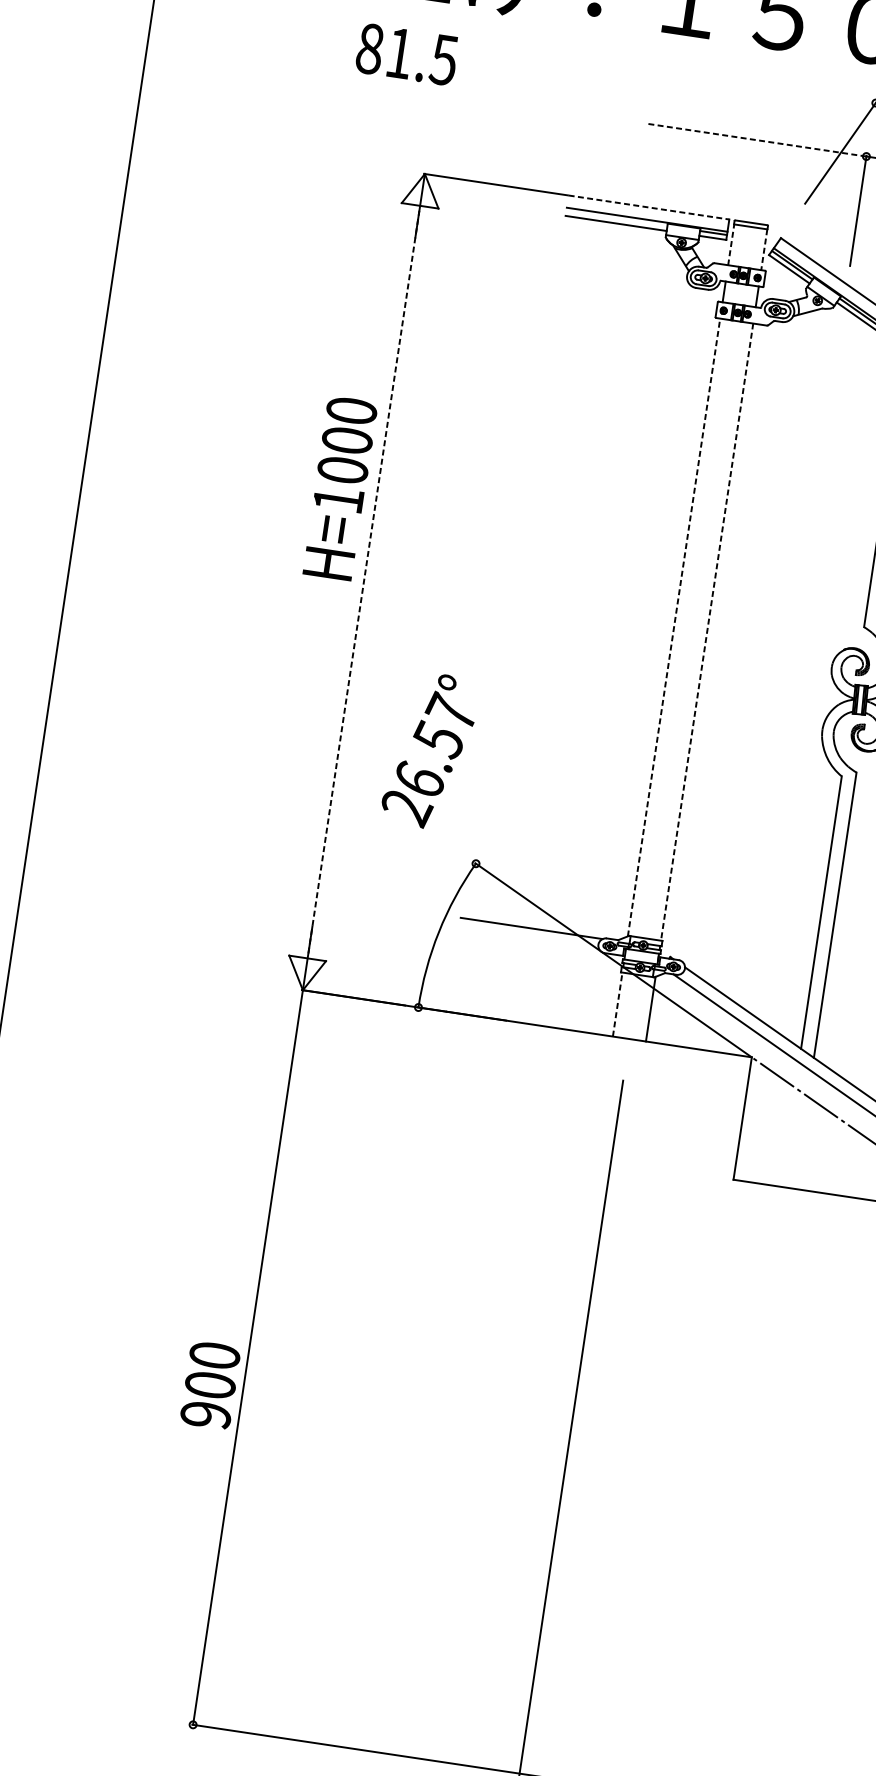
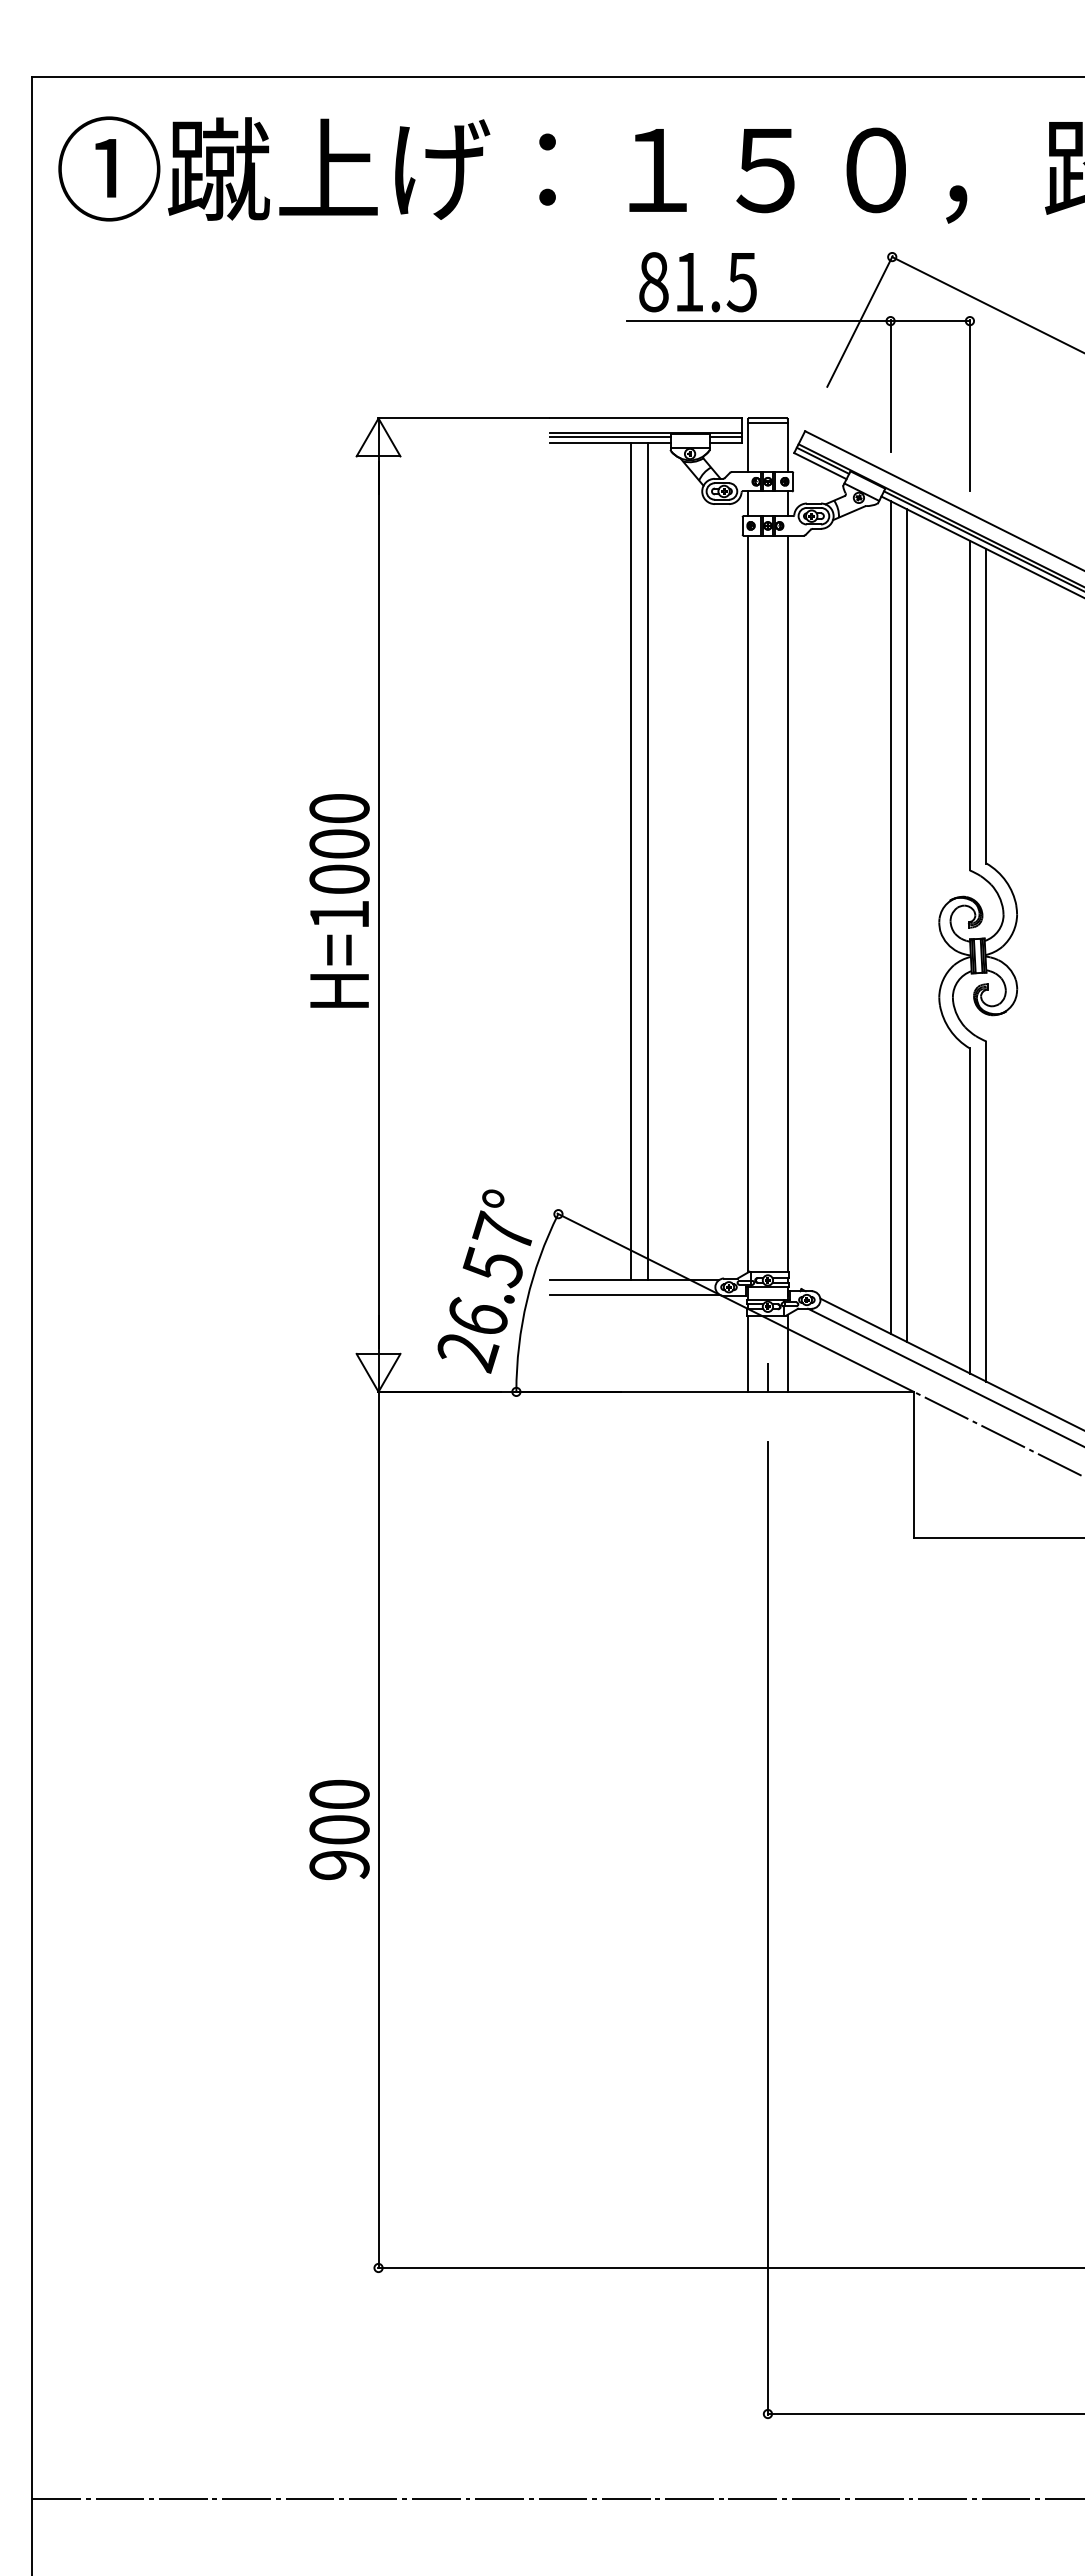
text: (406, 54) -> (697, 282), moved
line: (755, 140) -> (758, 321), dashed -> solid
line: (648, 207) -> (645, 418), dashed -> solid
line: (617, 218) -> (610, 436), added
line: (731, 244) -> (748, 447), dashed -> solid
line: (764, 250) -> (787, 448), dashed -> solid
text: (340, 487) -> (339, 900), moved
line: (581, 576) -> (631, 860), added
line: (595, 578) -> (647, 860), added
line: (363, 582) -> (378, 905), dashed -> solid
line: (674, 627) -> (748, 903), dashed -> solid
line: (706, 632) -> (787, 904), dashed -> solid
line: (791, 656) -> (890, 917), added
line: (804, 665) -> (907, 925), added
text: (429, 750) -> (484, 1281), moved
line: (529, 940) -> (634, 1294), added
line: (617, 1004) -> (748, 1353), dashed -> solid
line: (630, 1026) -> (767, 1377), added
text: (210, 1384) -> (339, 1829), moved

